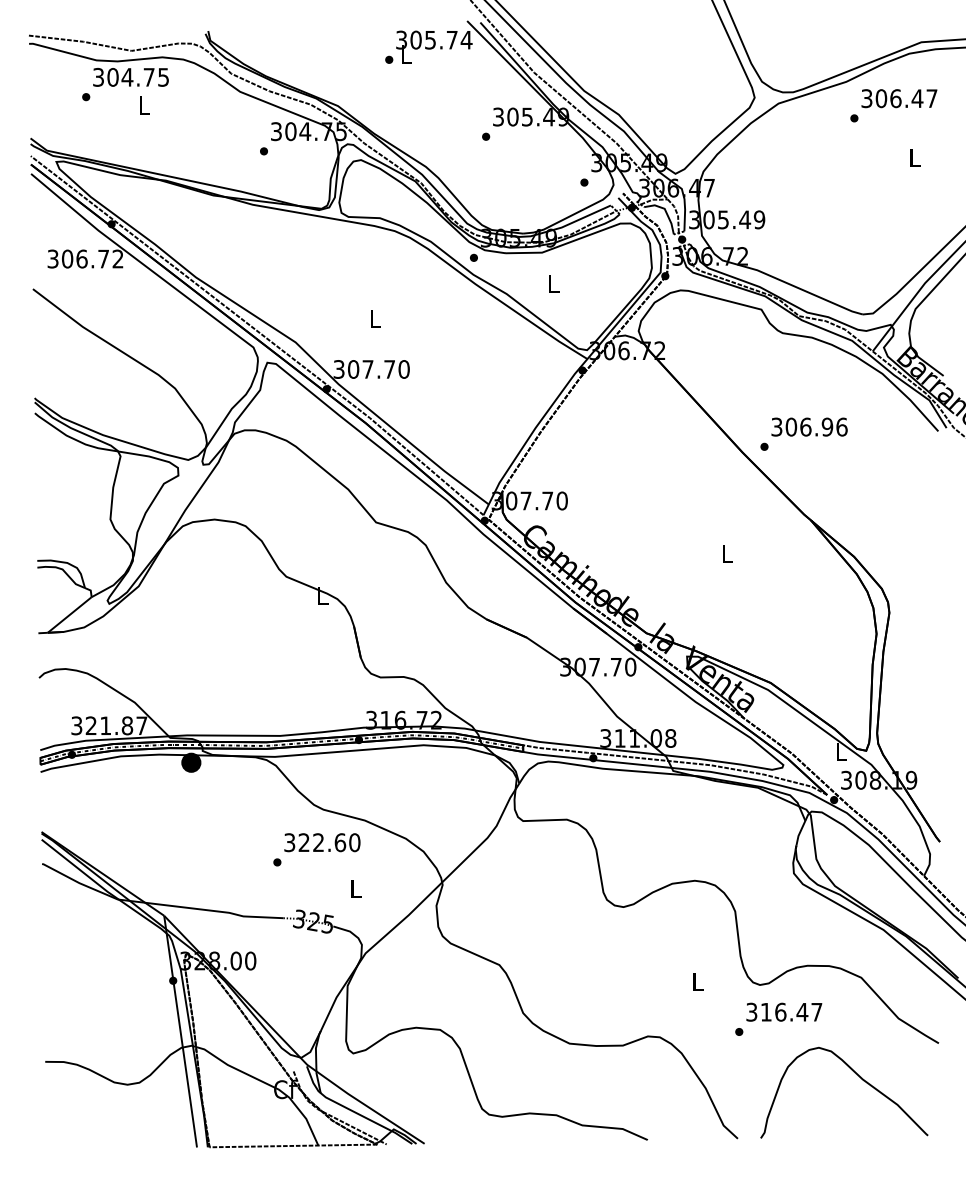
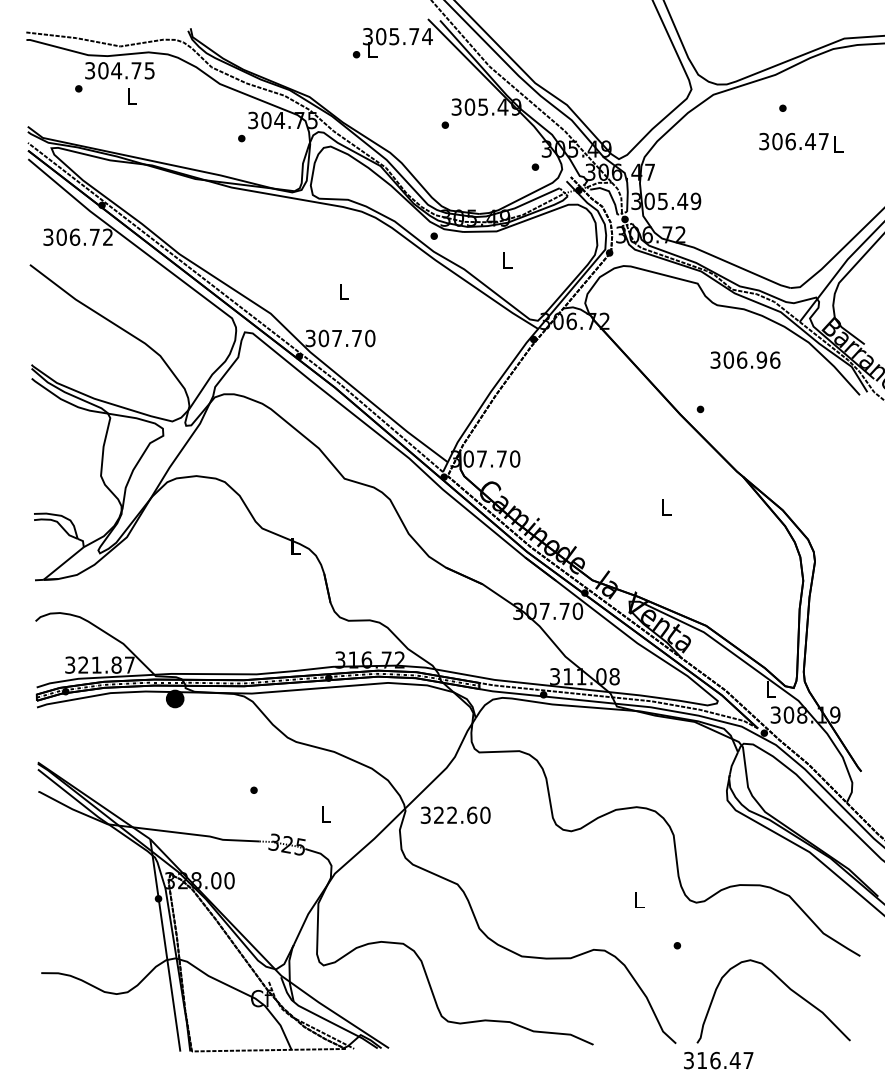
text: (899, 98) -> (794, 141), moved
text: (809, 426) -> (745, 359), moved
text: (322, 842) -> (455, 815), moved
text: (784, 1011) -> (718, 1059), moved

